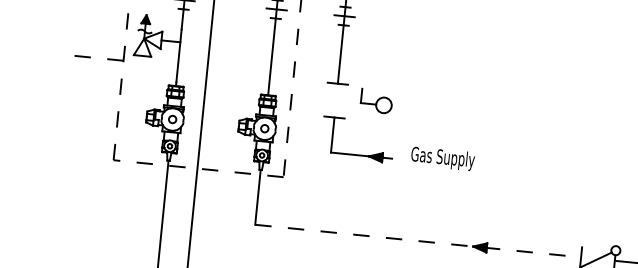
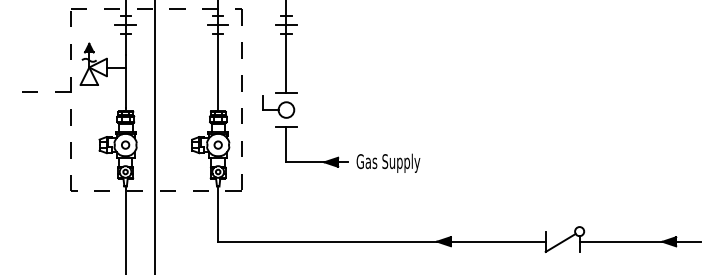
part: (376, 101) -> (278, 106), moved
text: (443, 157) -> (388, 162), moved
line: (417, 240) -> (381, 241), dashed -> solid

